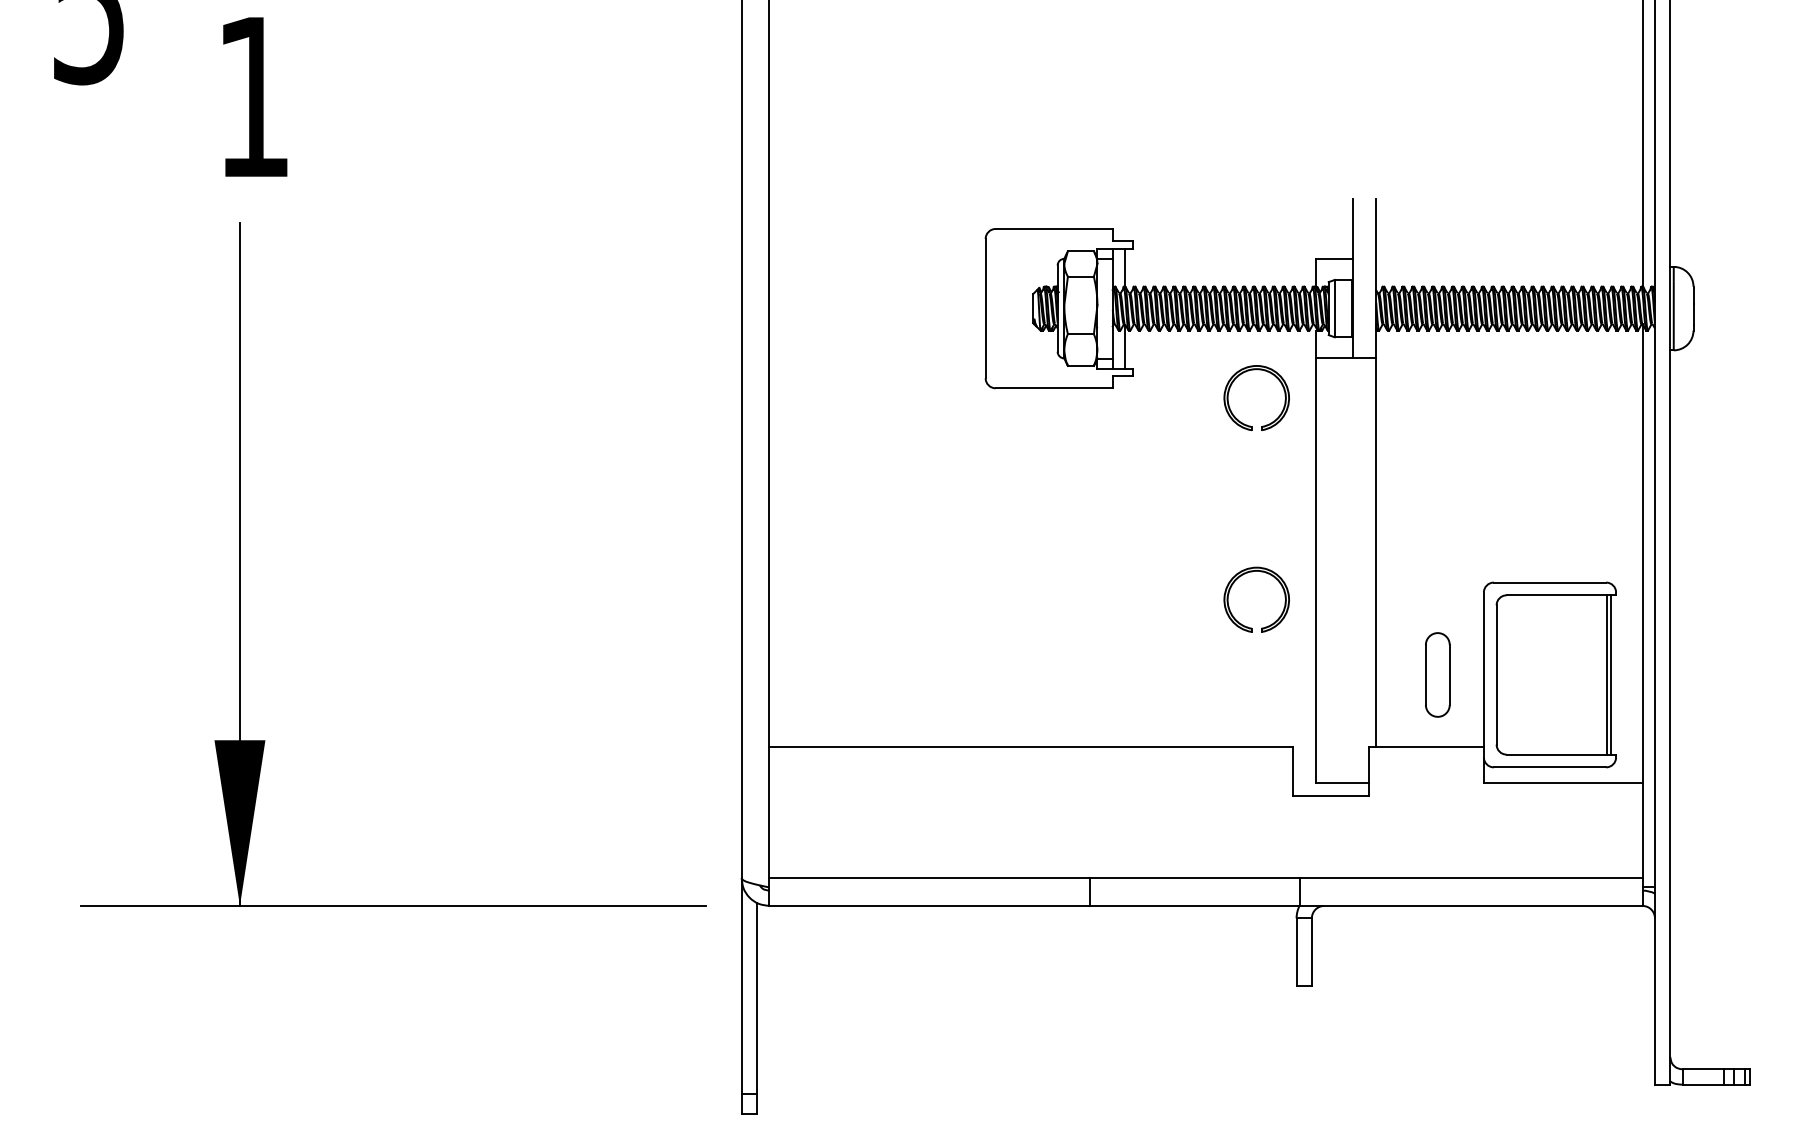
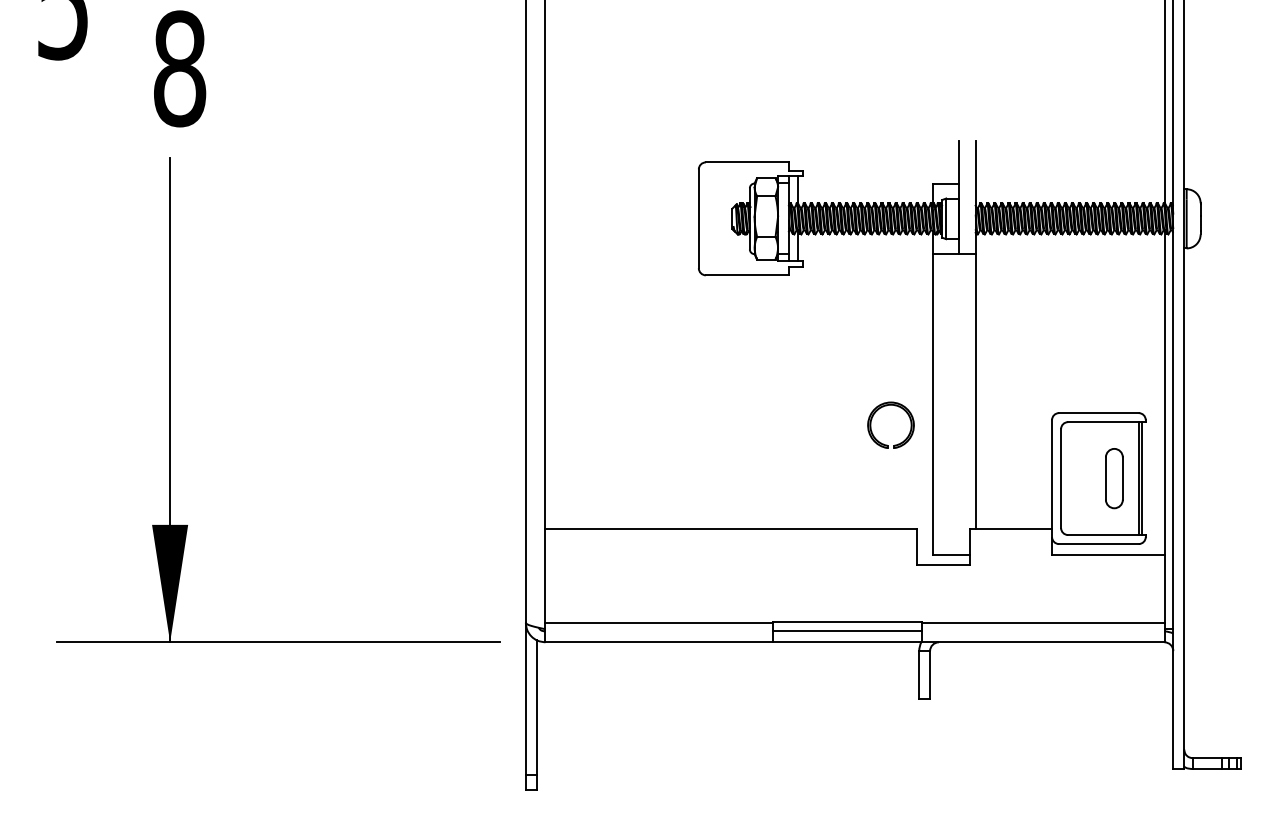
text: (254, 96) -> (180, 68), 1 -> 8
part: (1243, 374) -> (881, 265), removed
part: (1437, 674) -> (1114, 478), moved
line: (1195, 890) -> (847, 631), added

